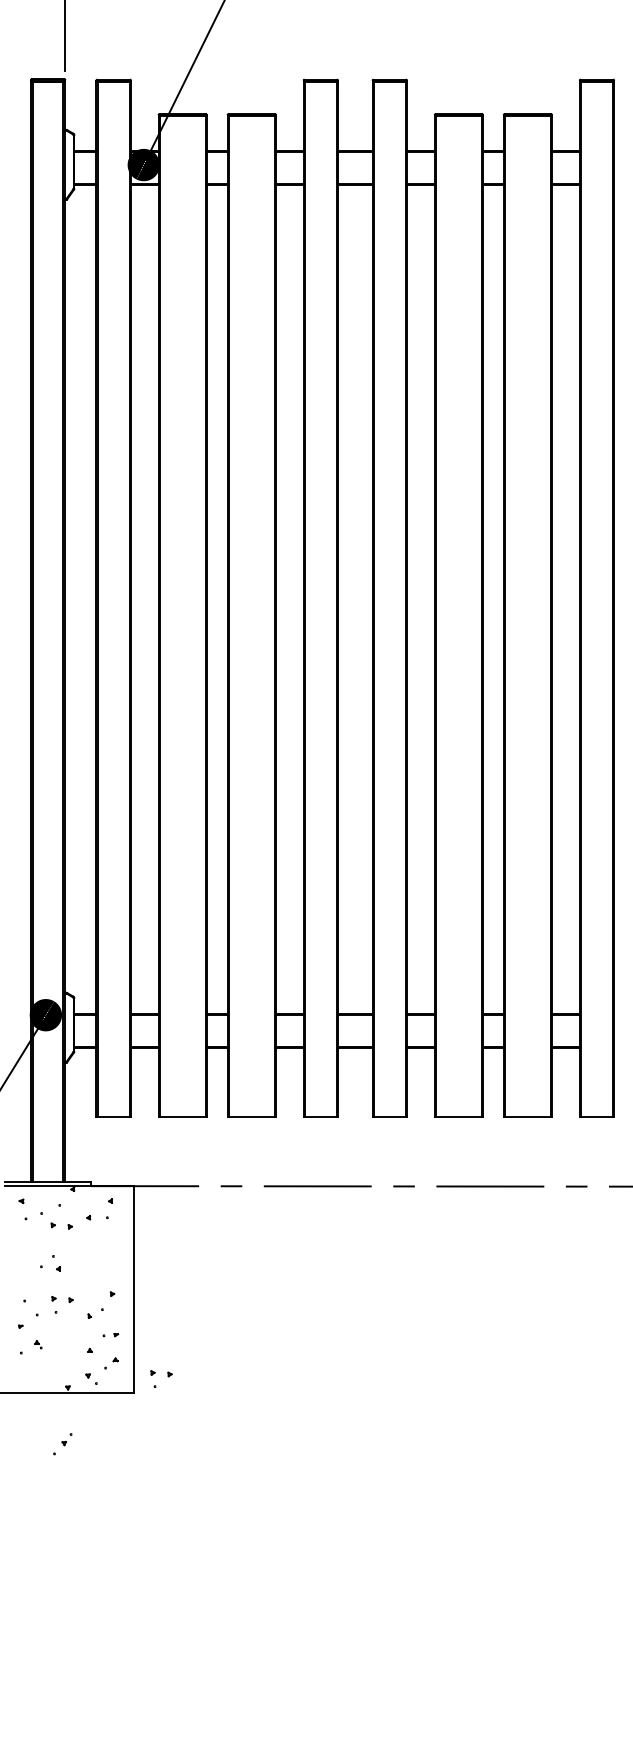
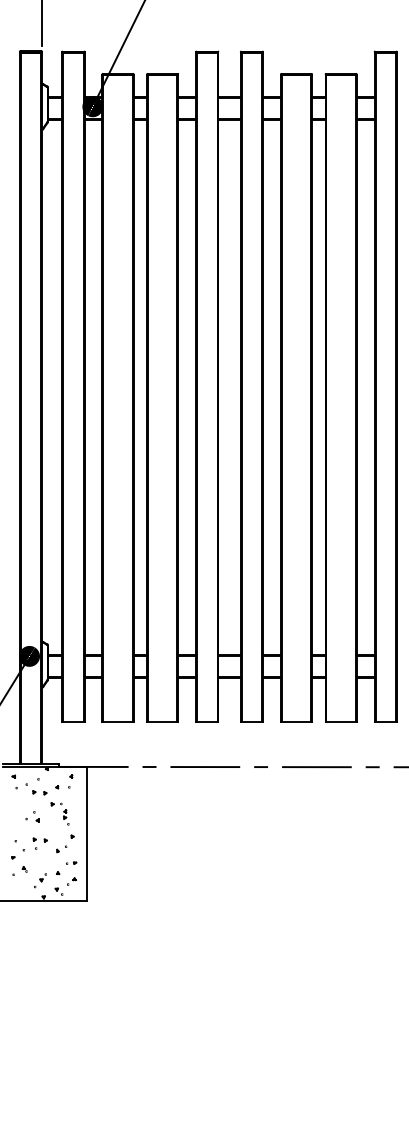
part: (92, 1258) -> (59, 813), added
part: (160, 1378) -> (103, 891), removed
part: (62, 1443) -> (40, 880), moved

